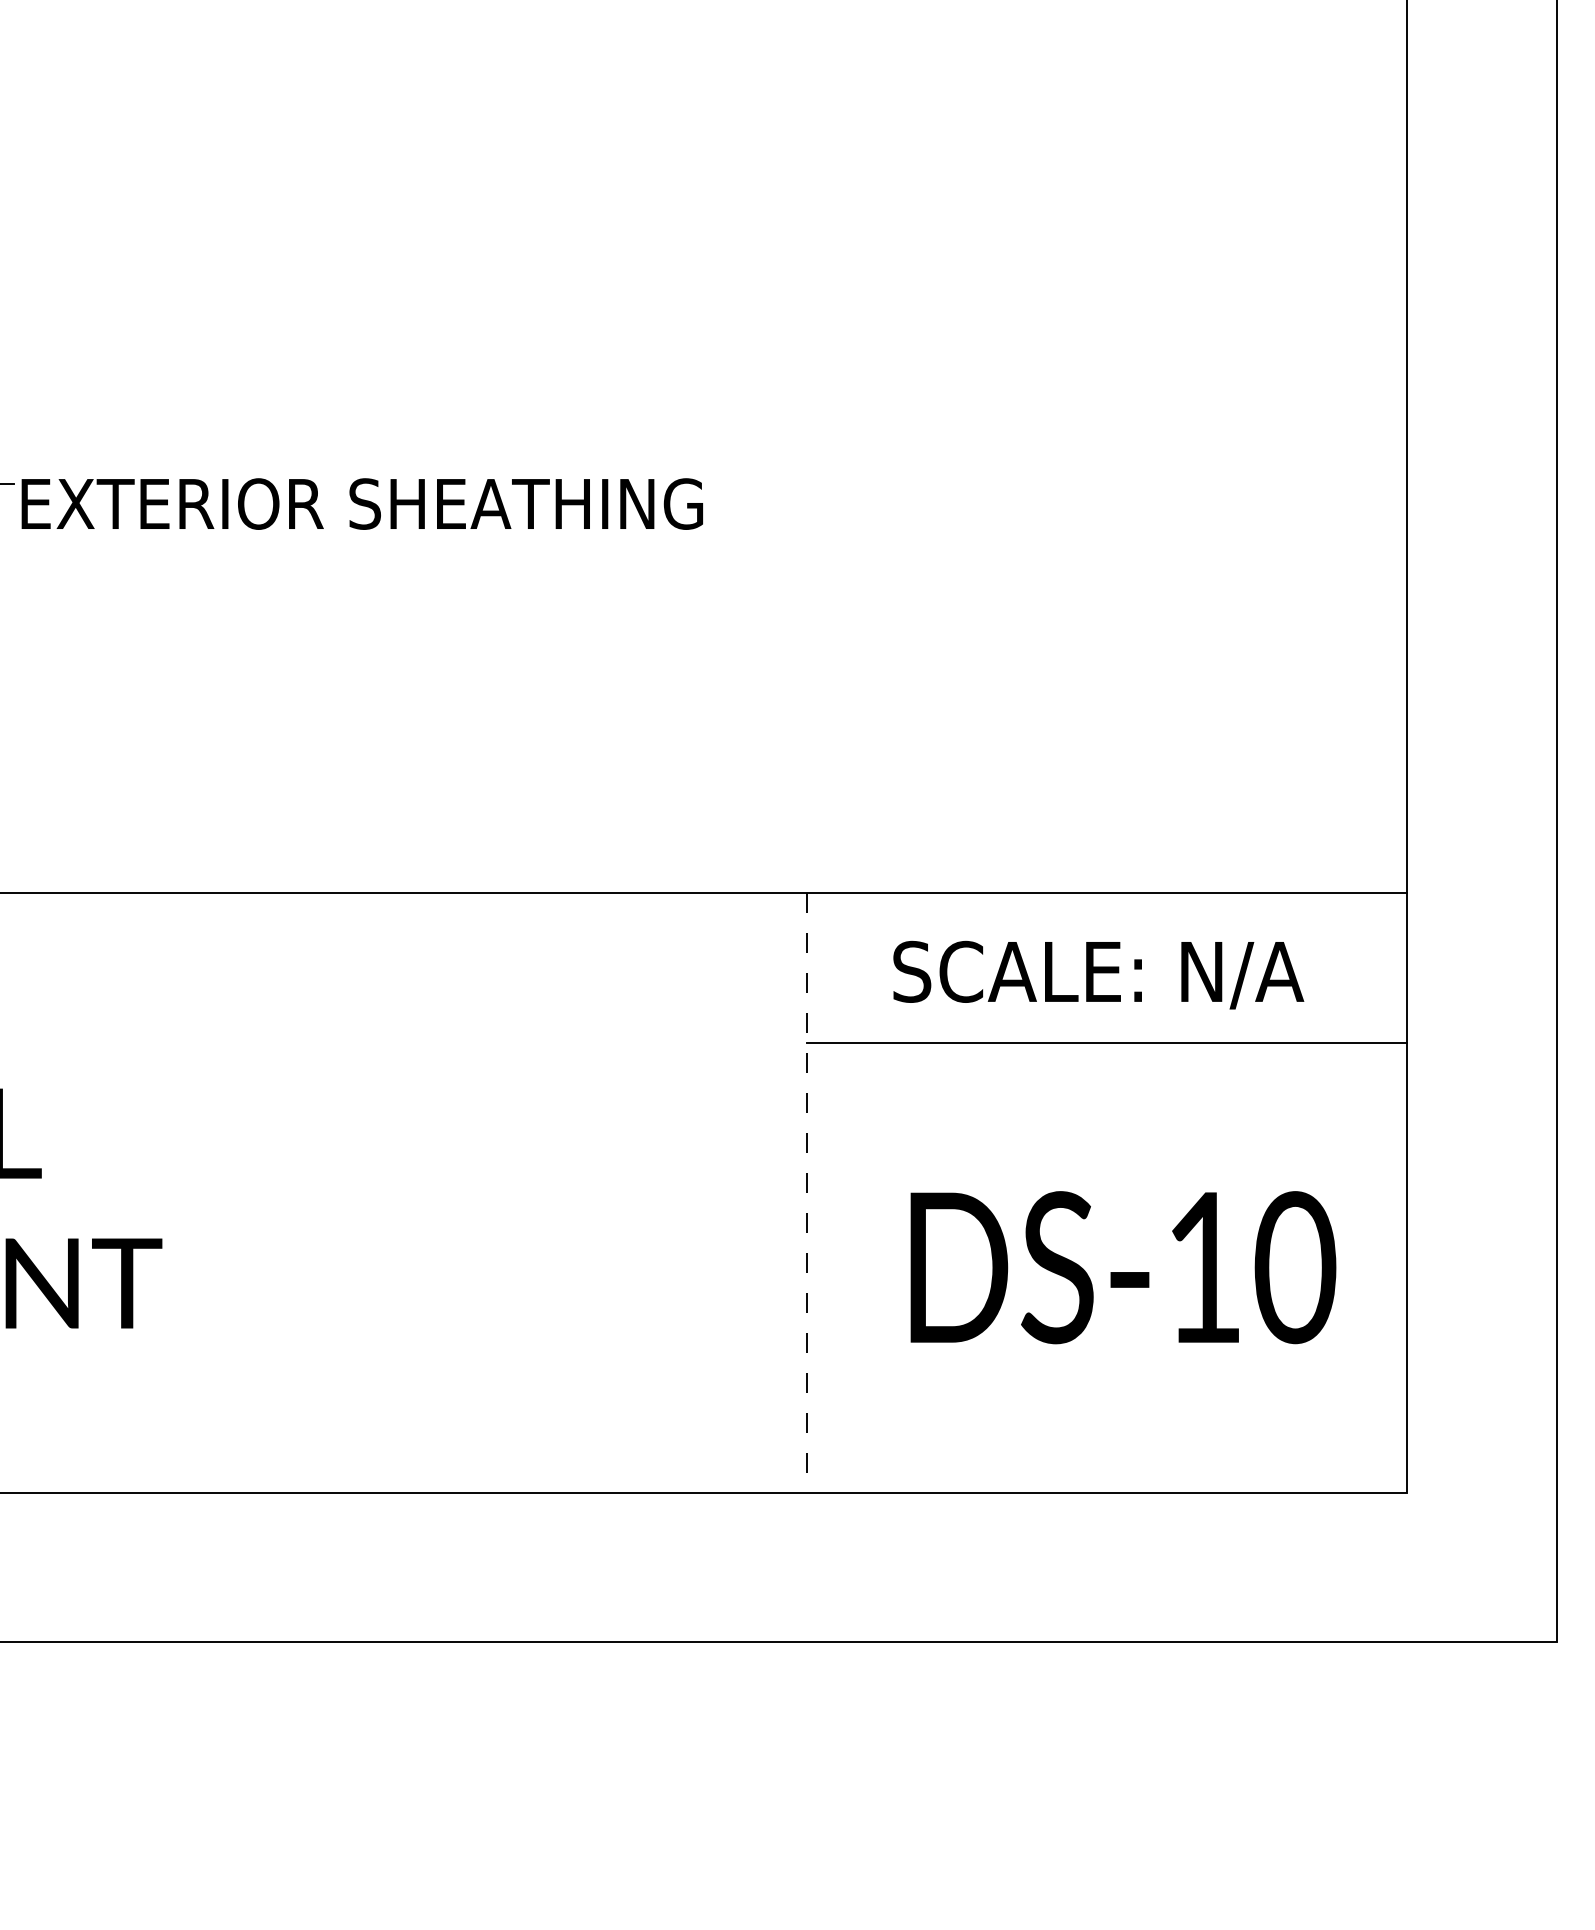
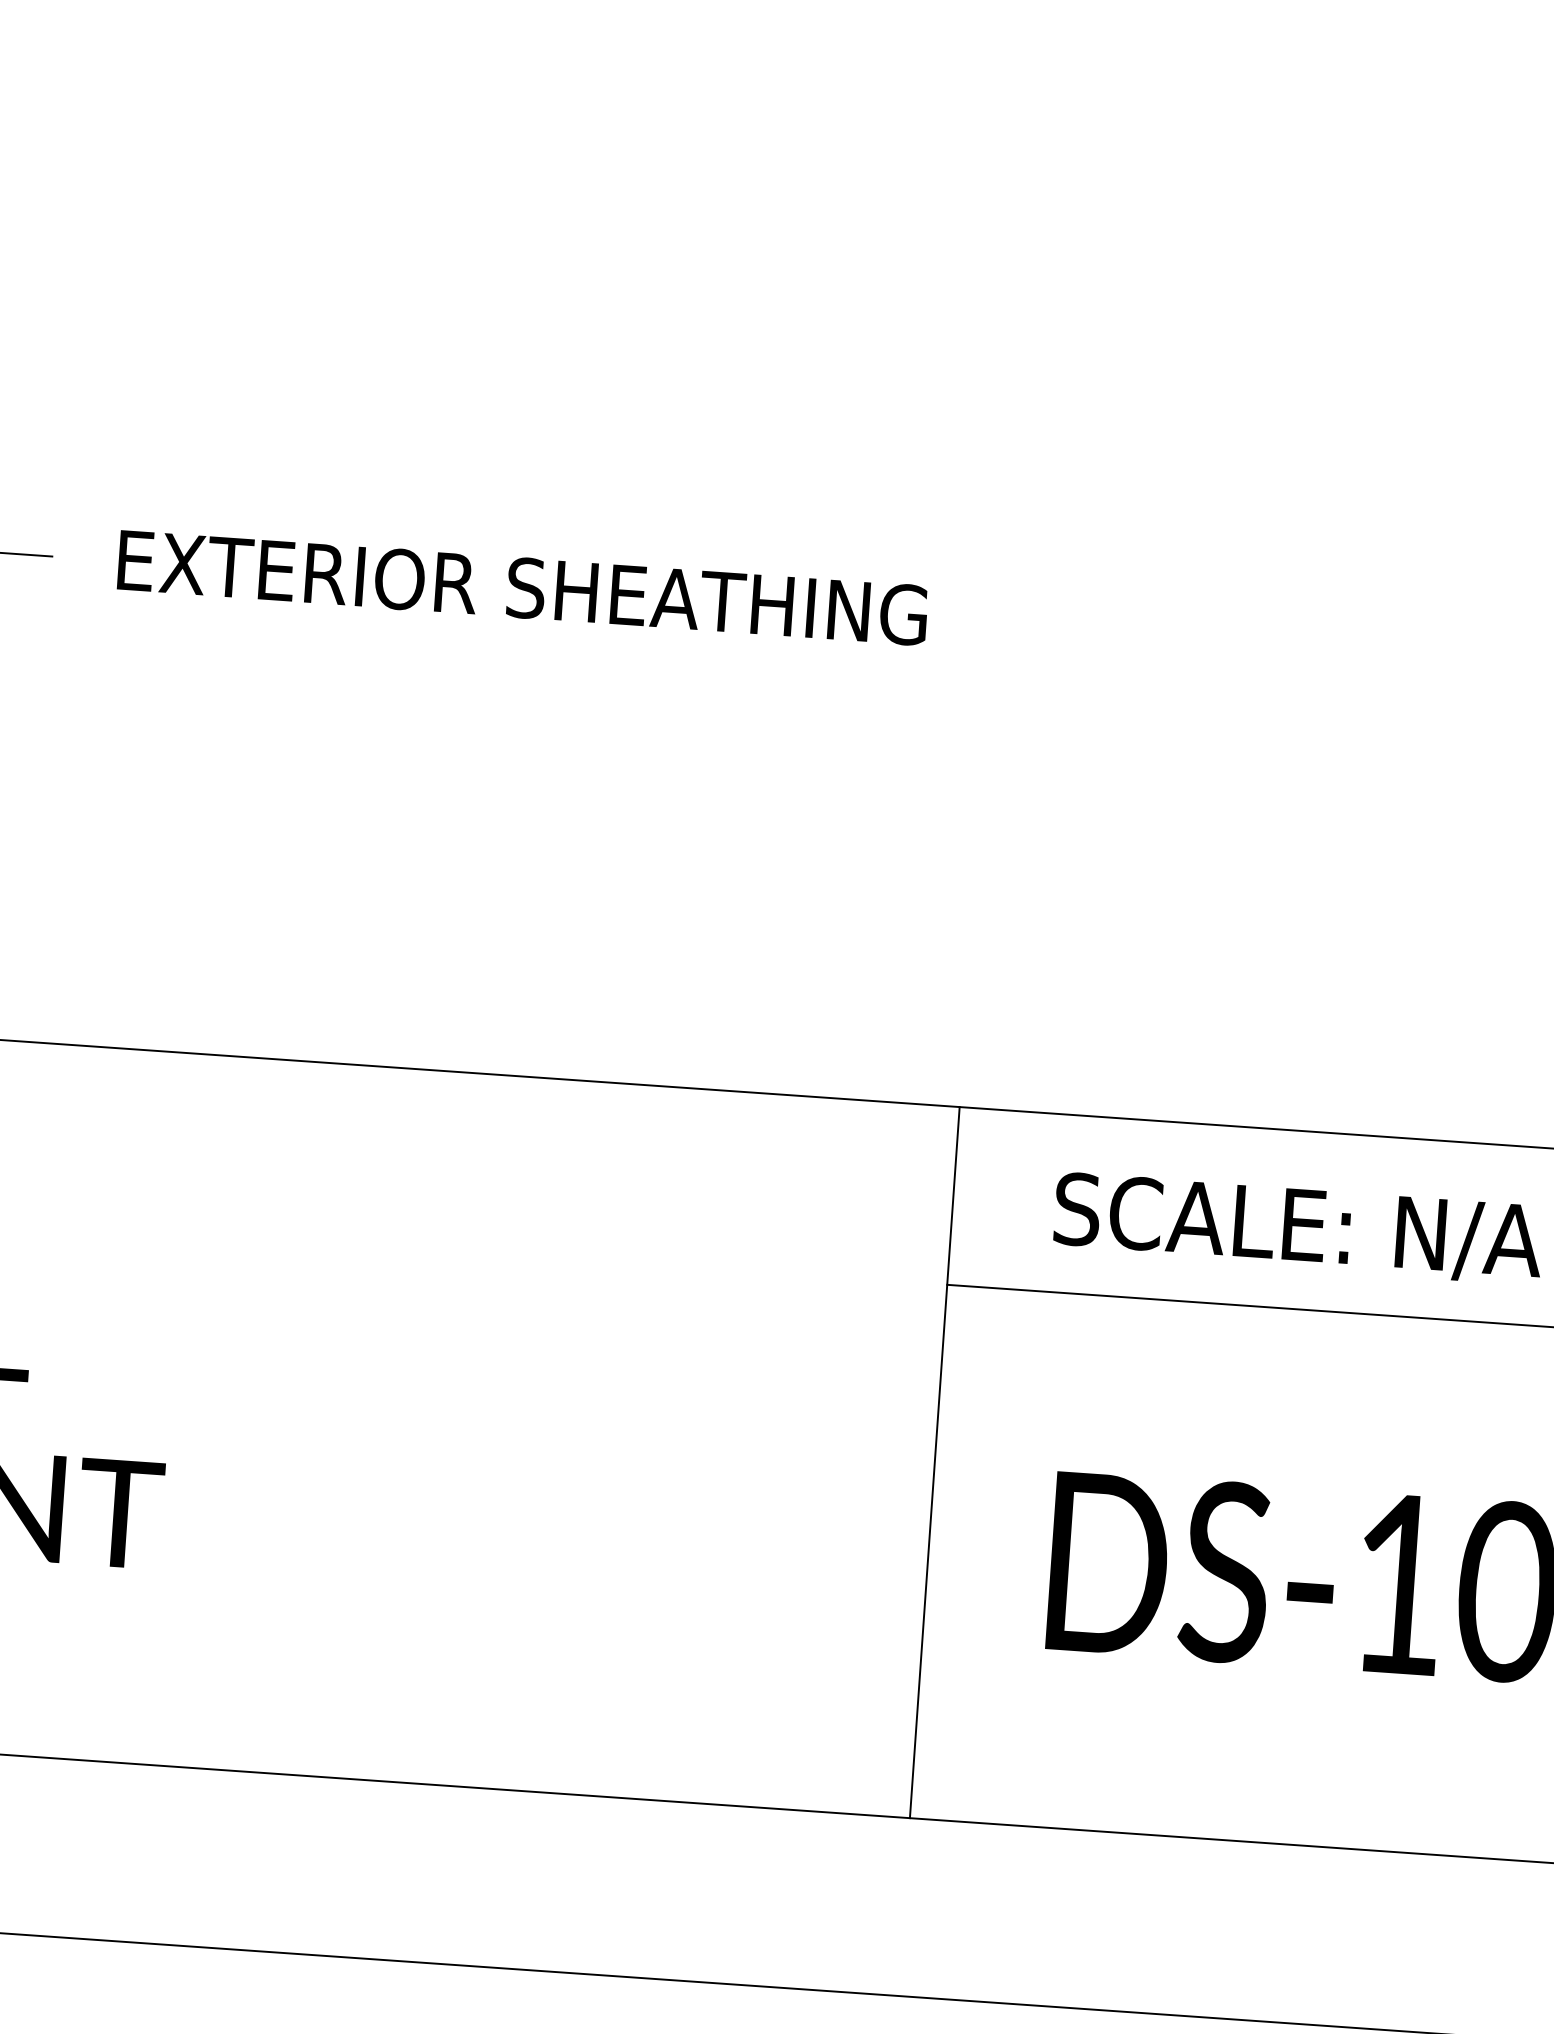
text: (361, 503) -> (521, 587), moved
line: (807, 1192) -> (935, 1462), dashed -> solid

